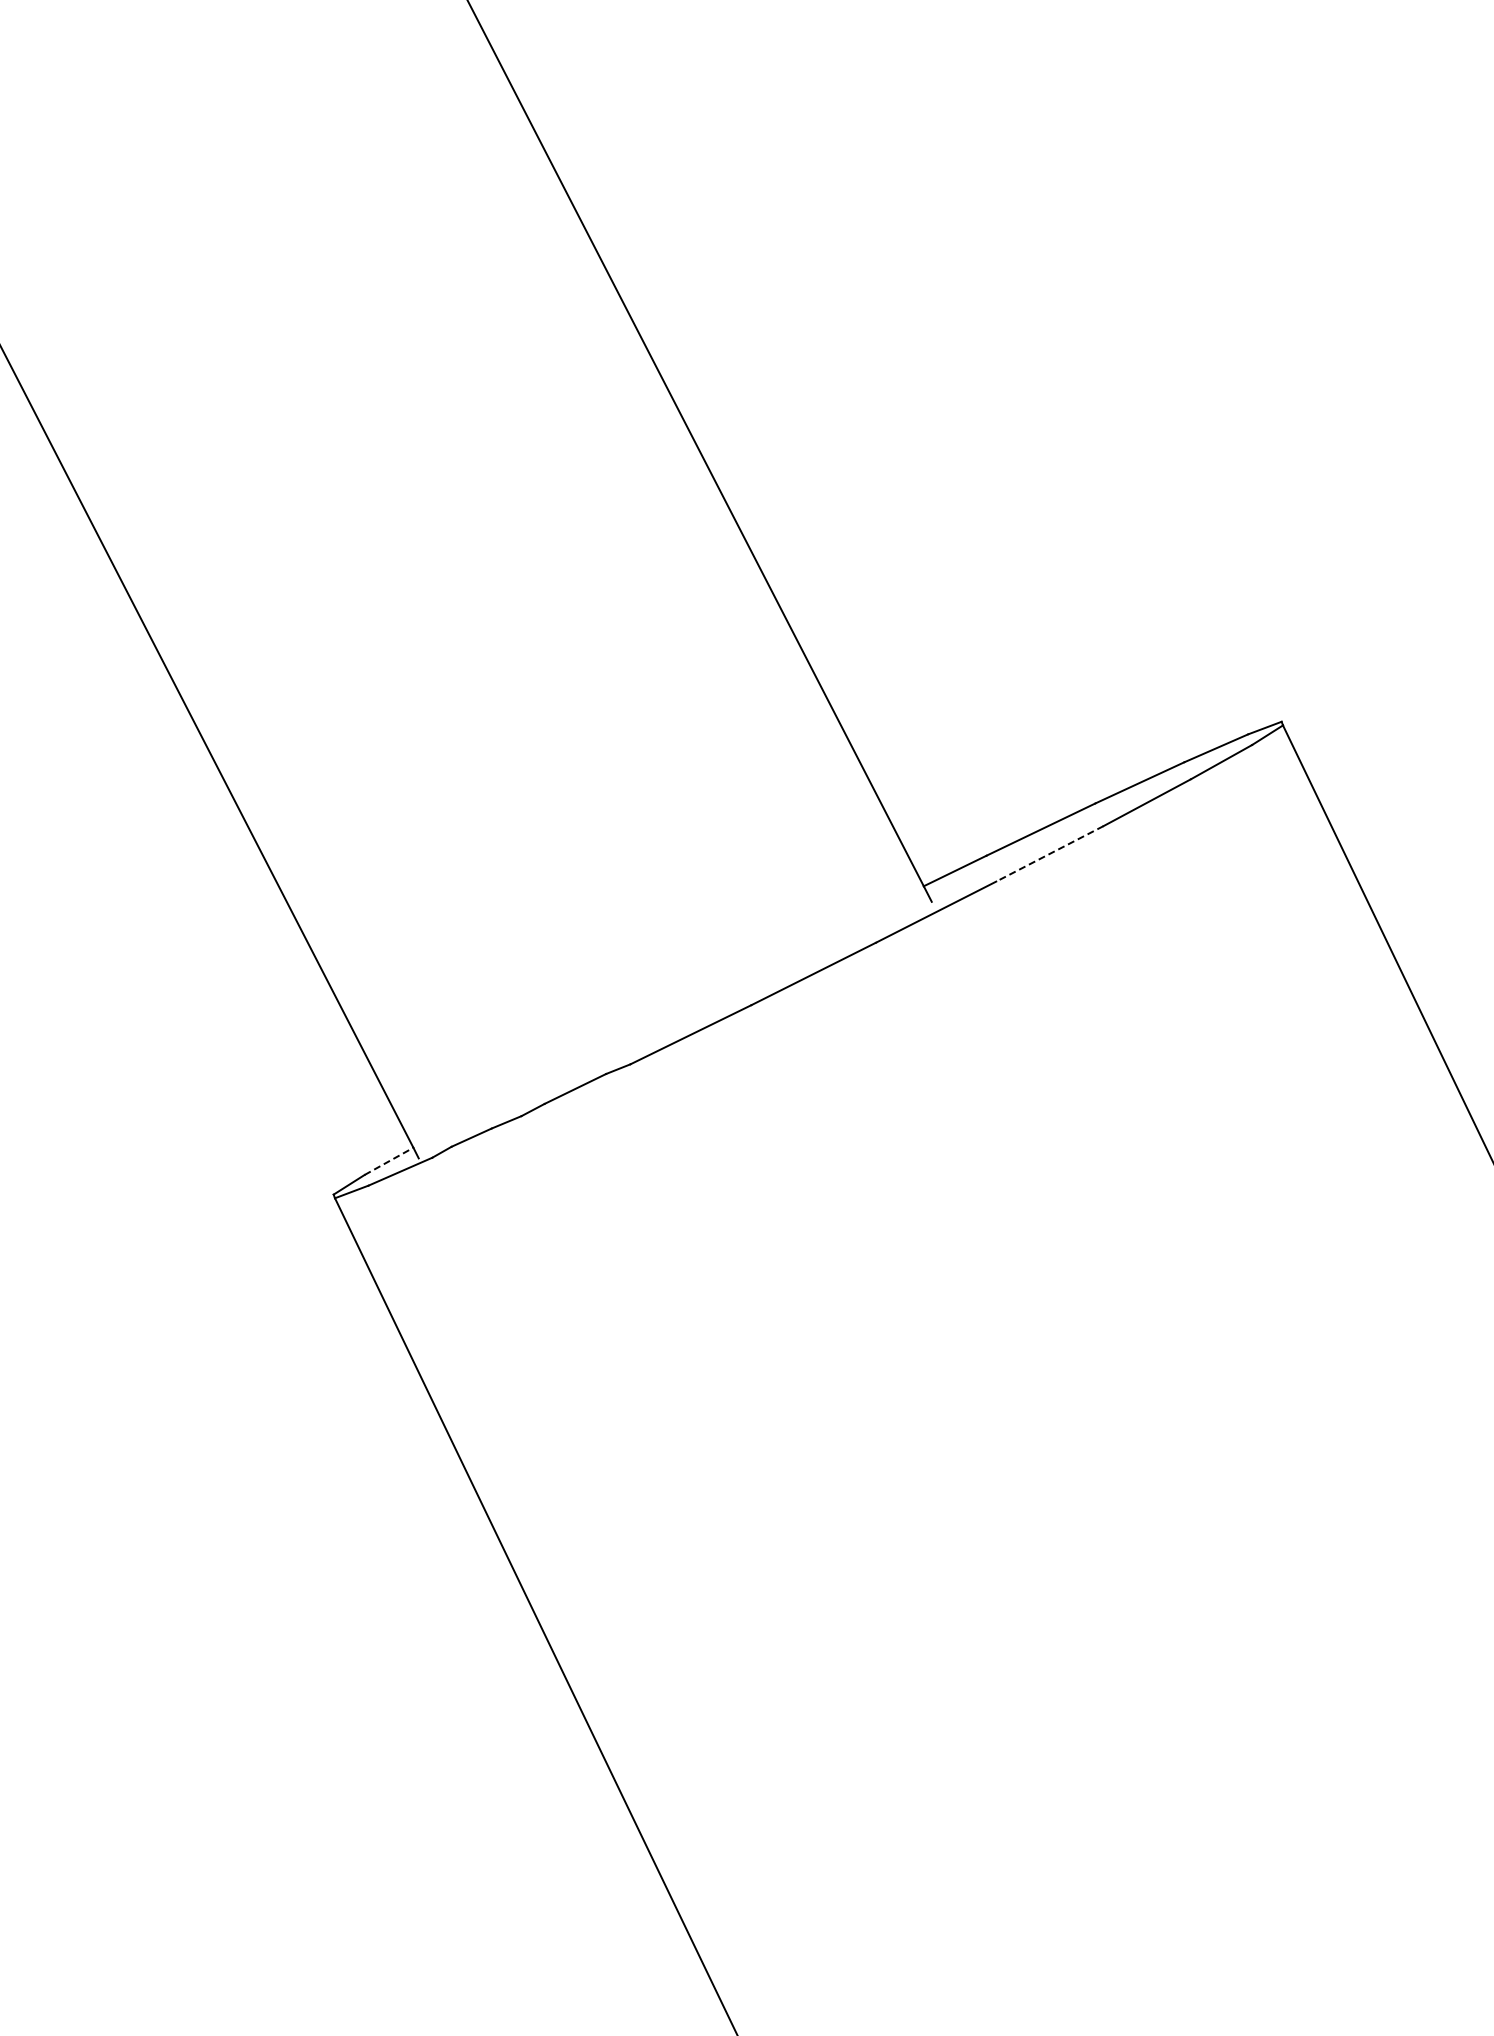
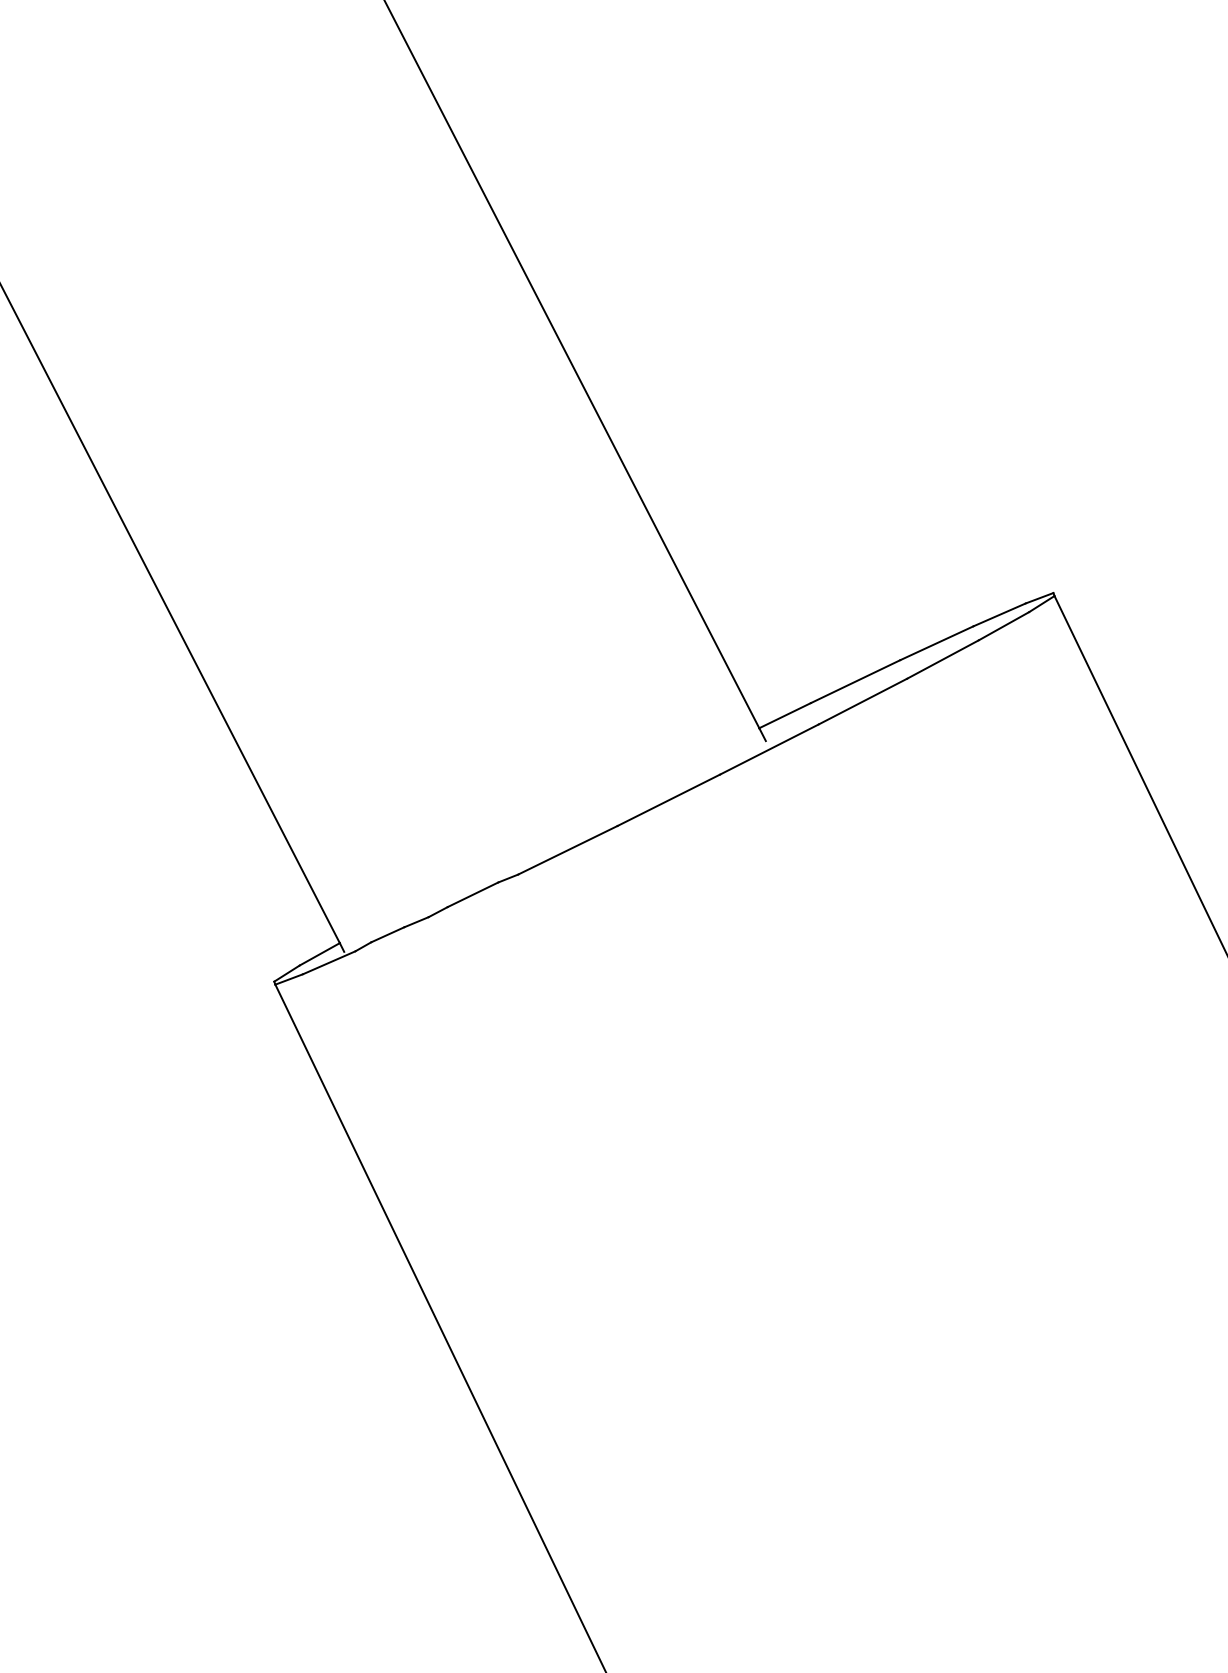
line: (1049, 854) -> (862, 702), dashed -> solid
line: (389, 1161) -> (320, 954), dashed -> solid

